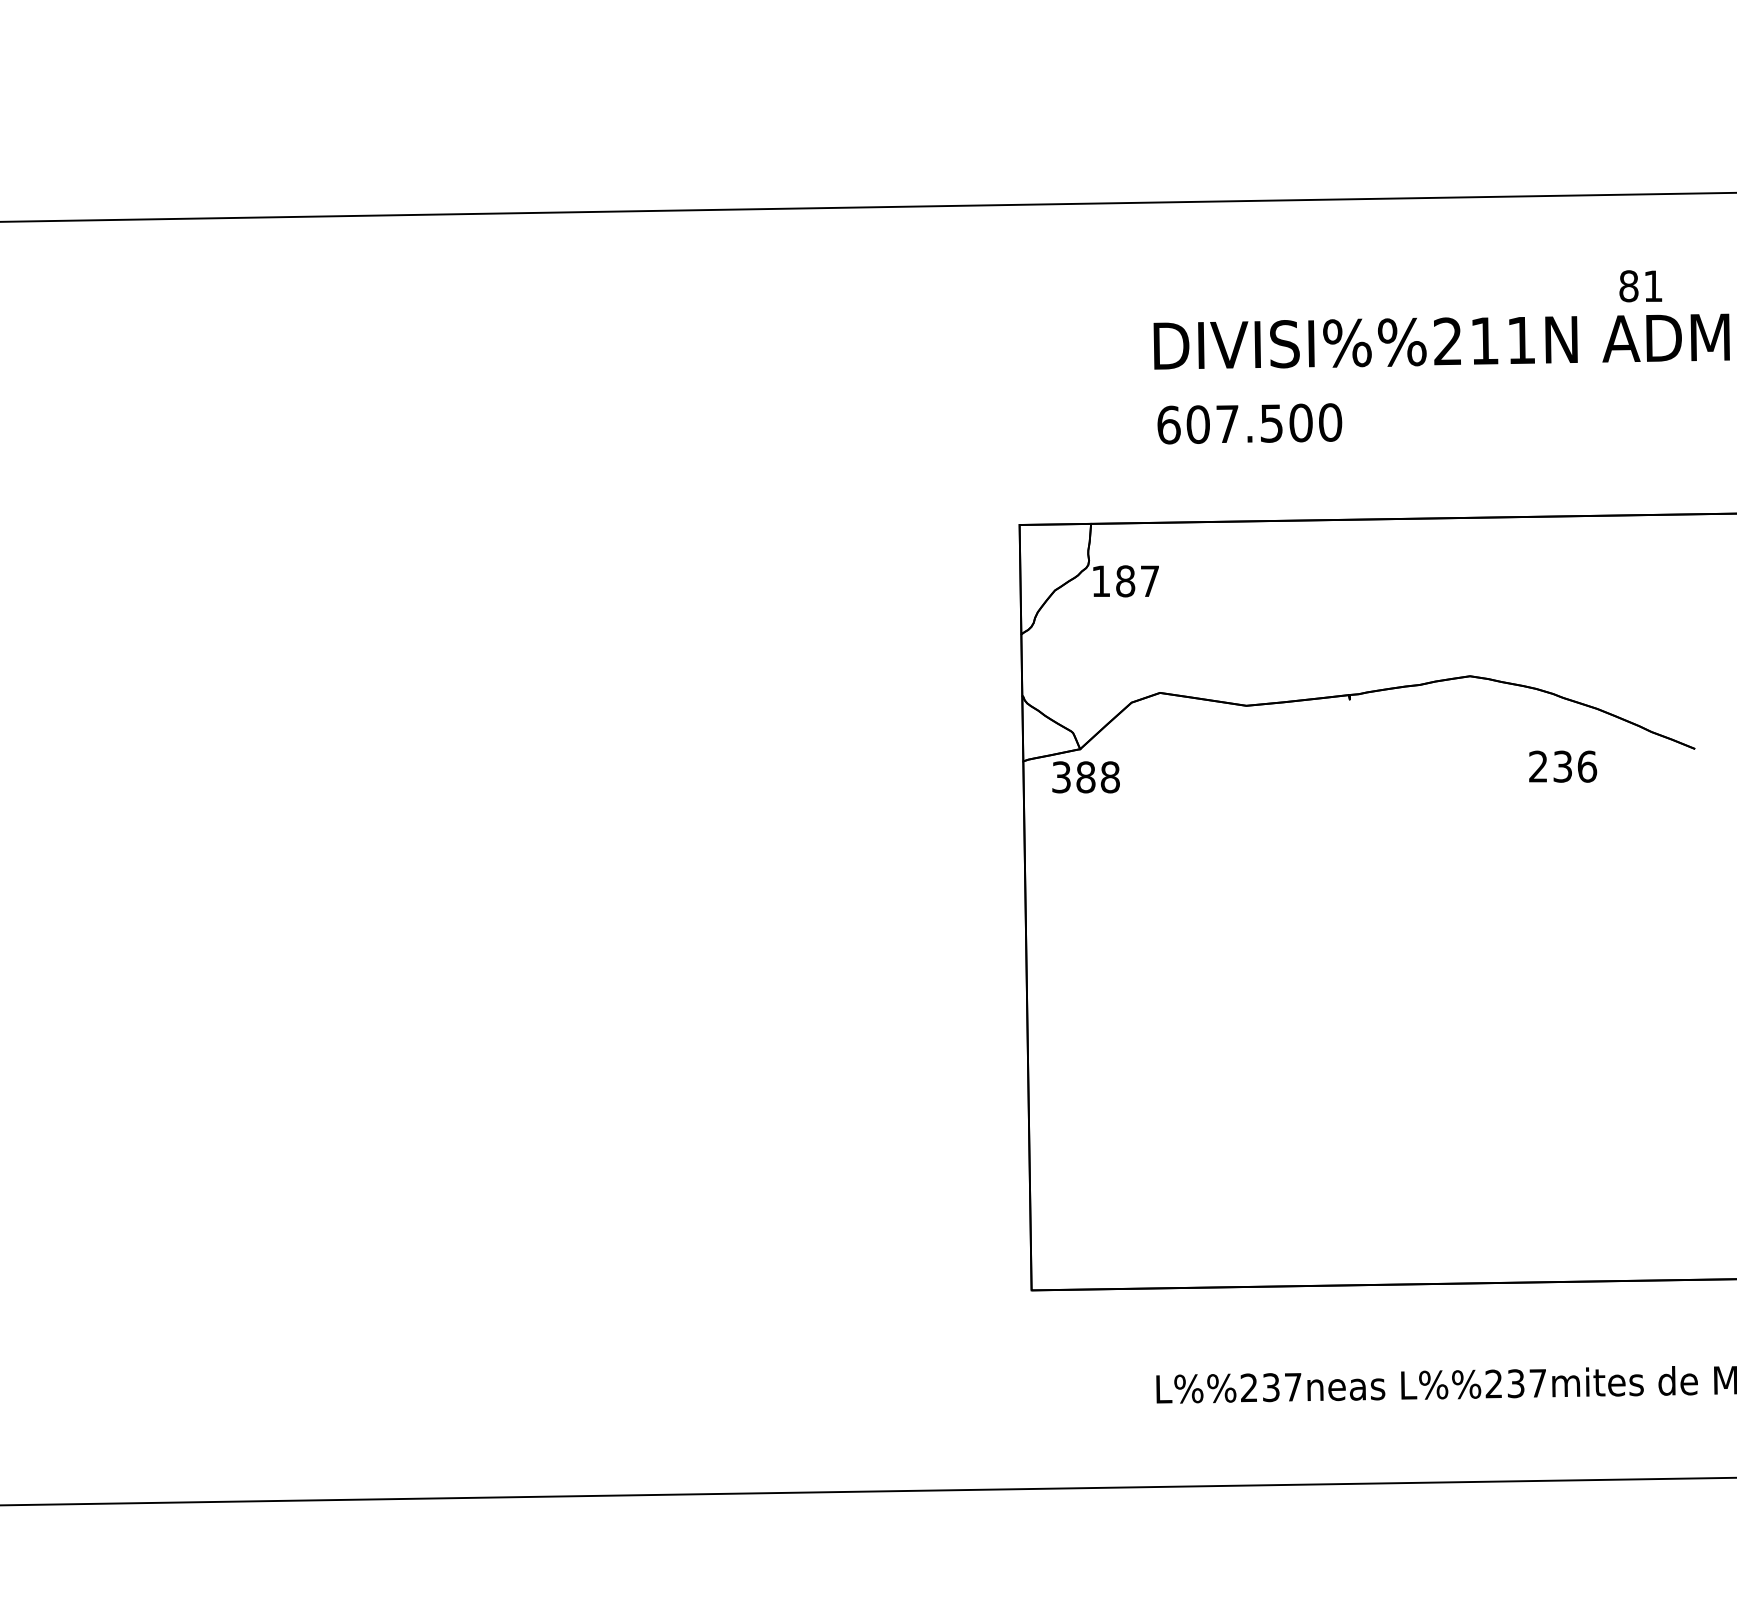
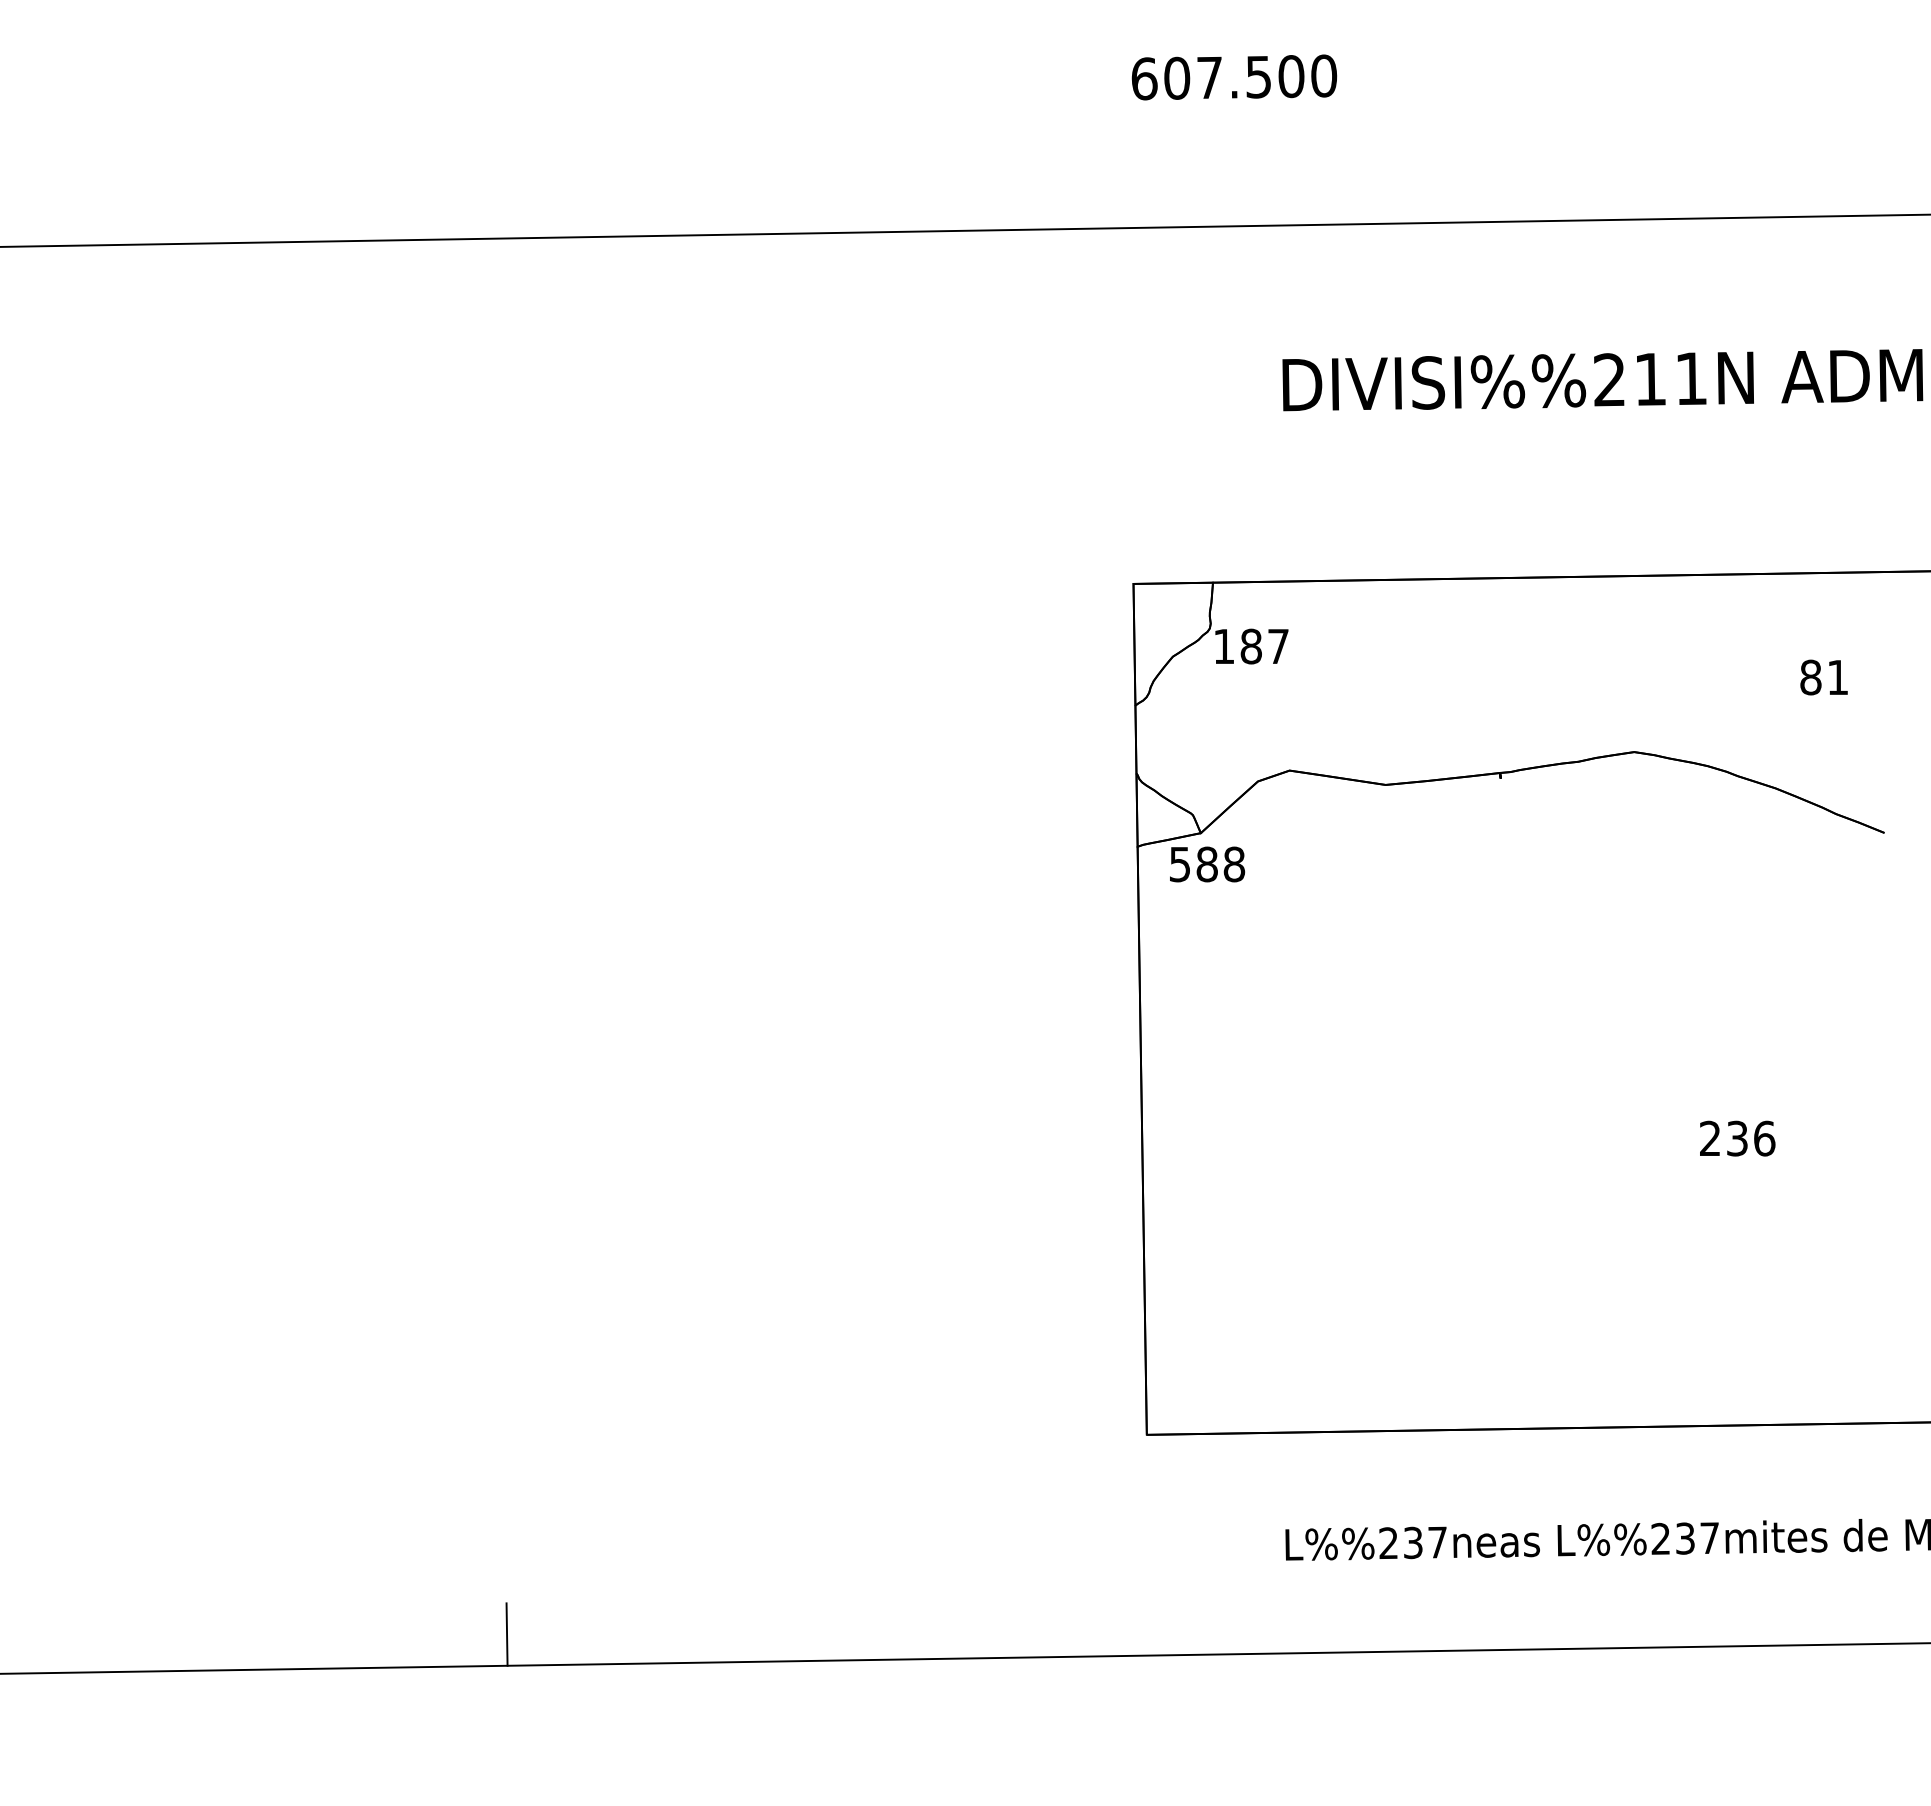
text: (1640, 286) -> (1823, 677), moved
text: (1249, 423) -> (1234, 77), moved
text: (1562, 766) -> (1737, 1138), moved
text: (1061, 776) -> (1180, 863), 388 -> 588
line: (455, 1469) -> (506, 1634), added

